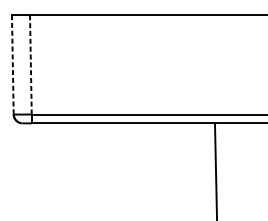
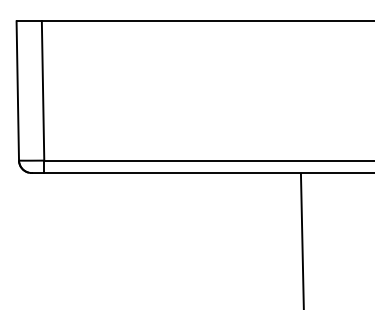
line: (12, 64) -> (17, 90), dashed -> solid
line: (31, 64) -> (43, 90), dashed -> solid

